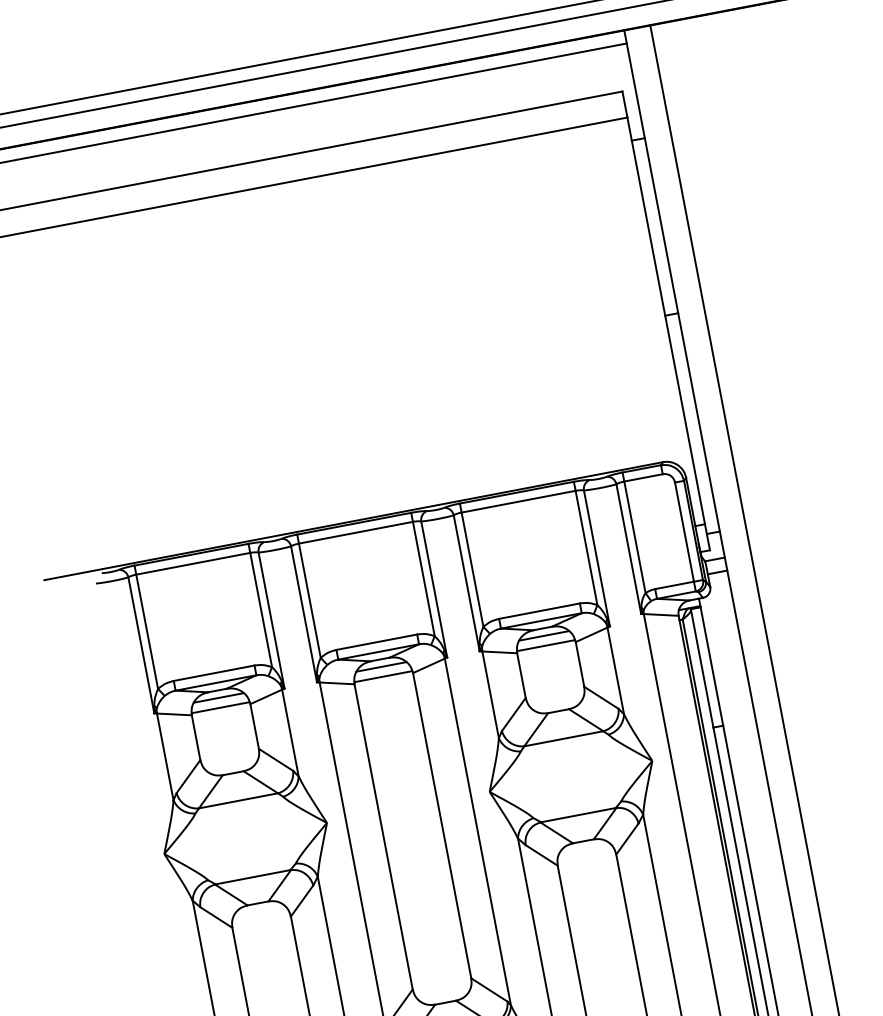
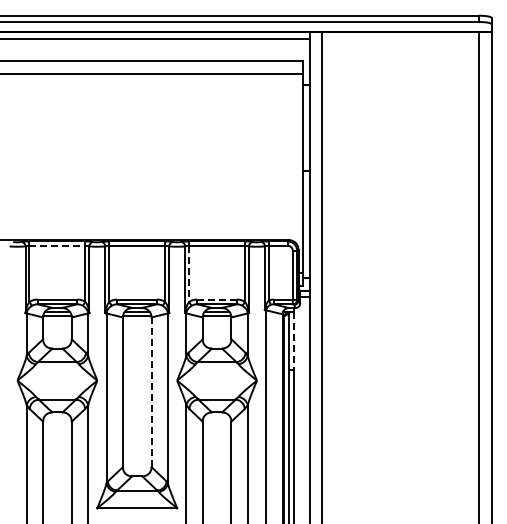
line: (193, 563) -> (57, 245), solid -> dashed
line: (473, 570) -> (189, 274), solid -> dashed
line: (540, 610) -> (217, 299), solid -> dashed
line: (711, 667) -> (293, 341), solid -> dashed
line: (442, 826) -> (151, 392), solid -> dashed

